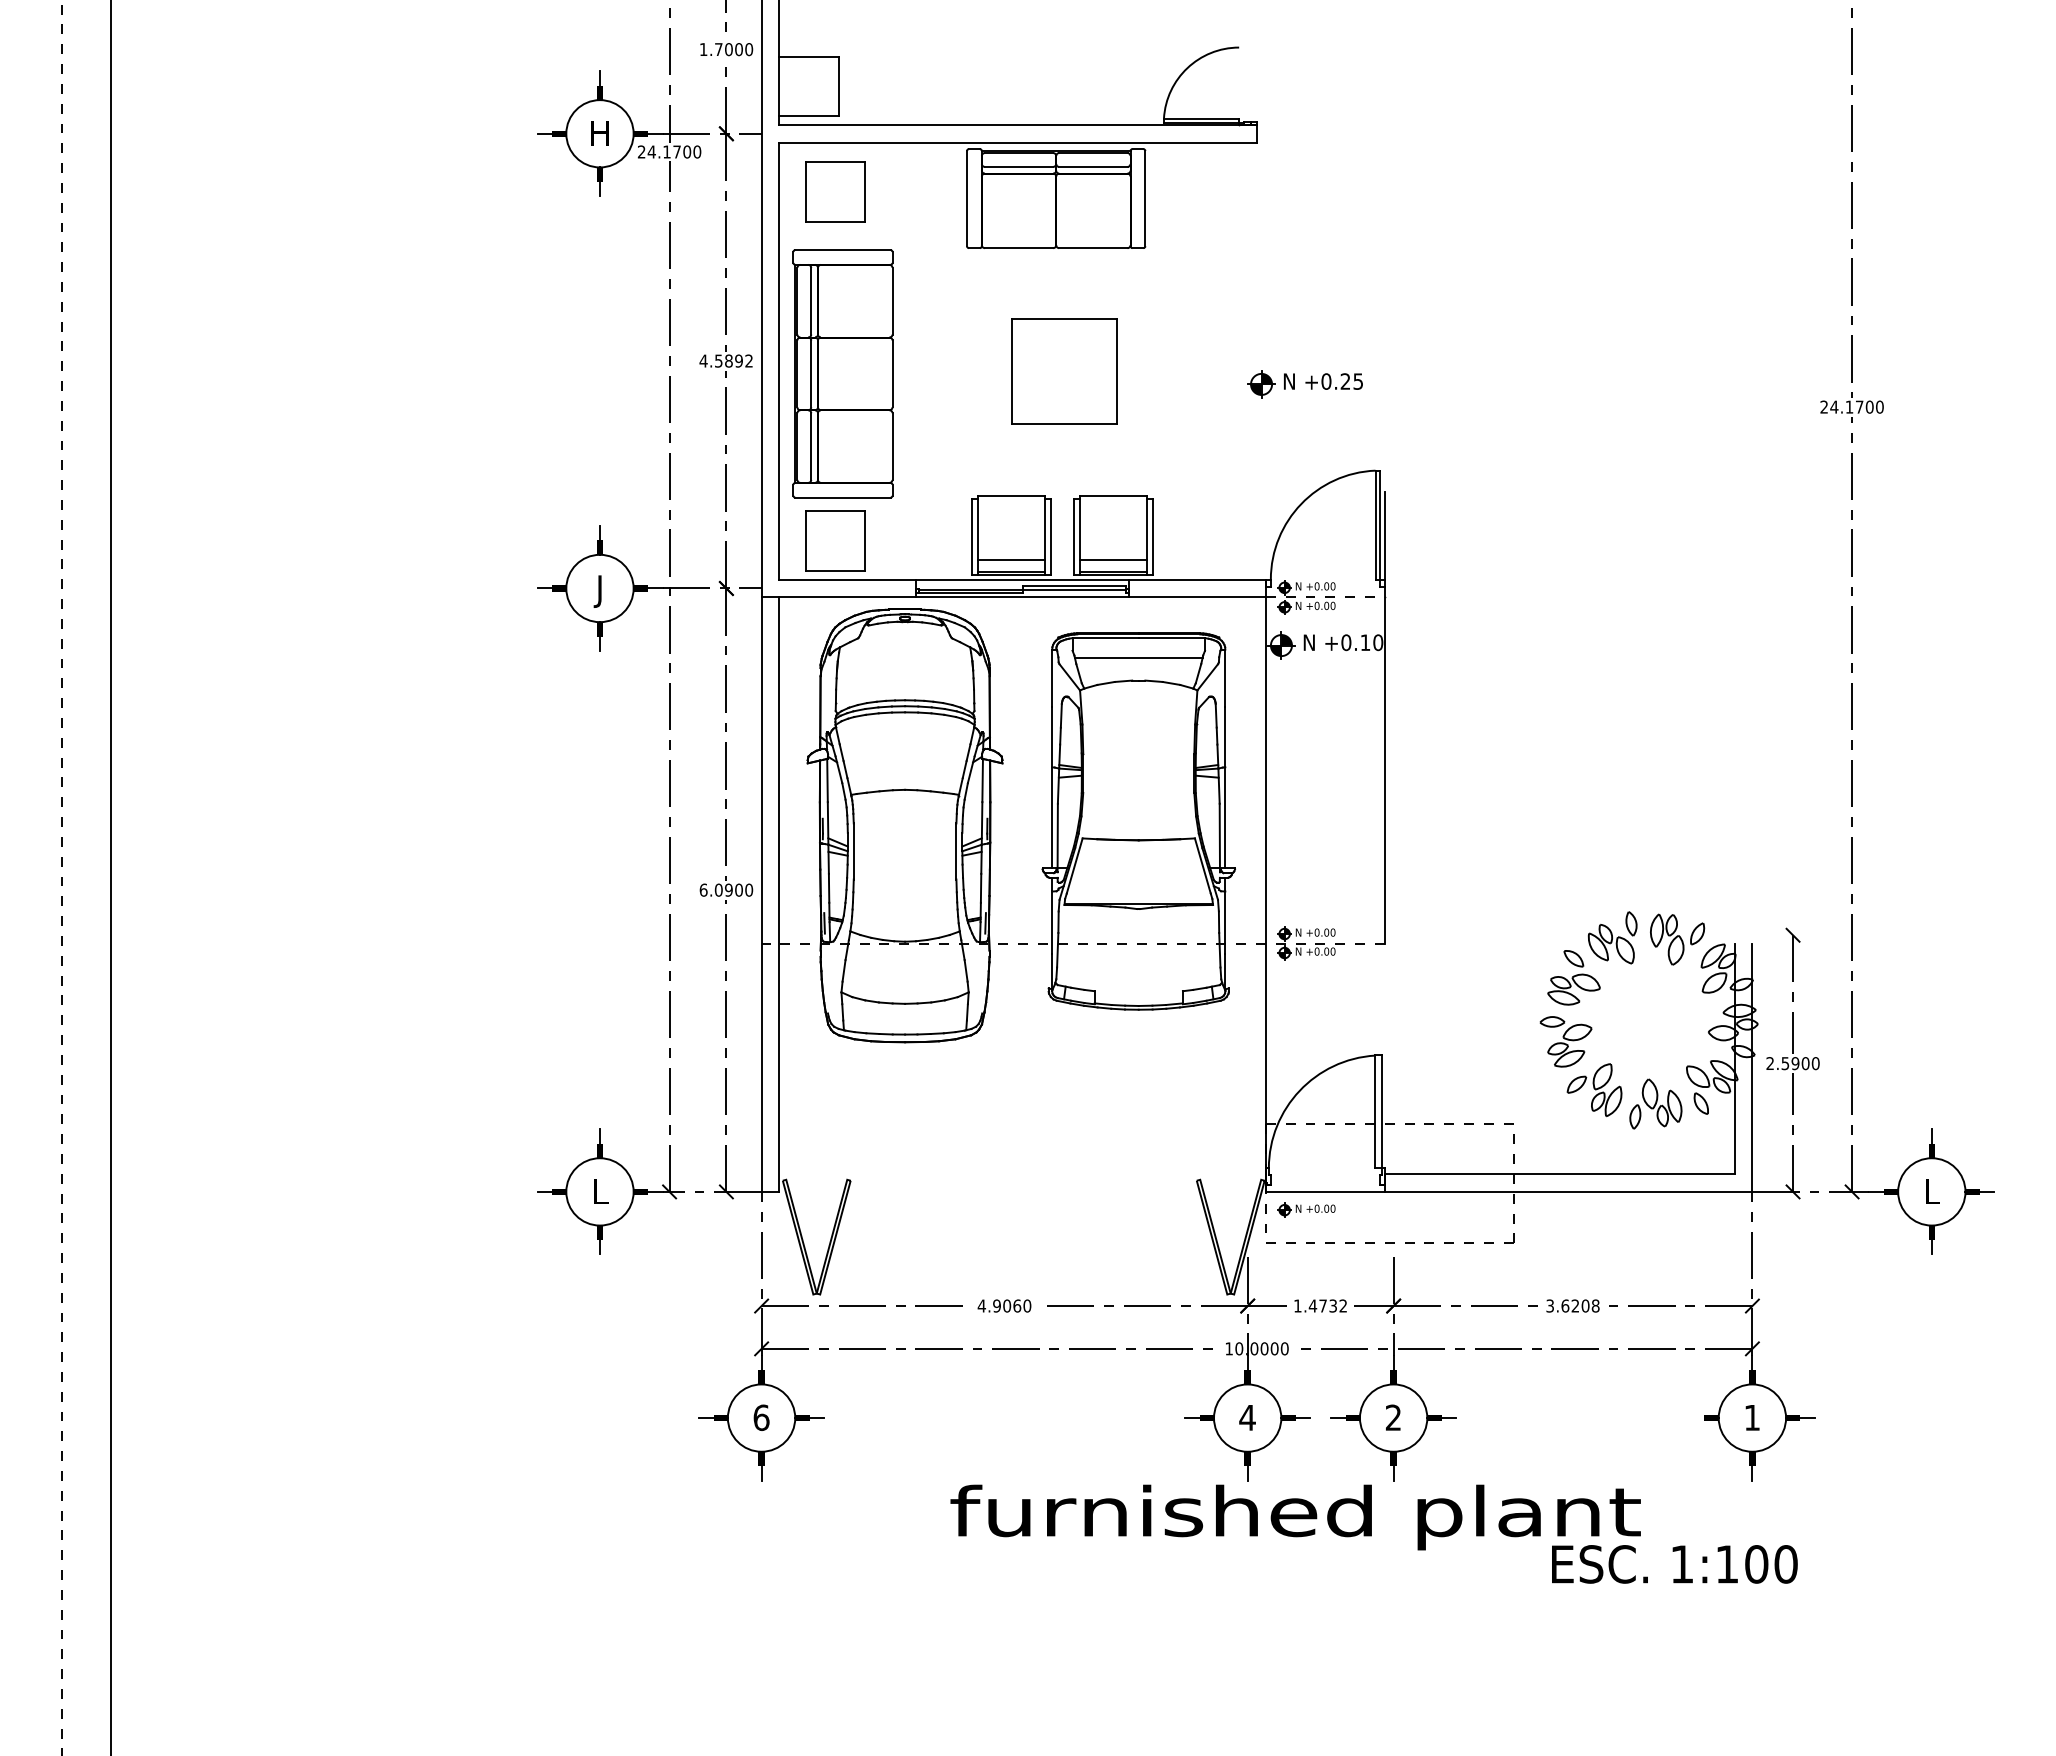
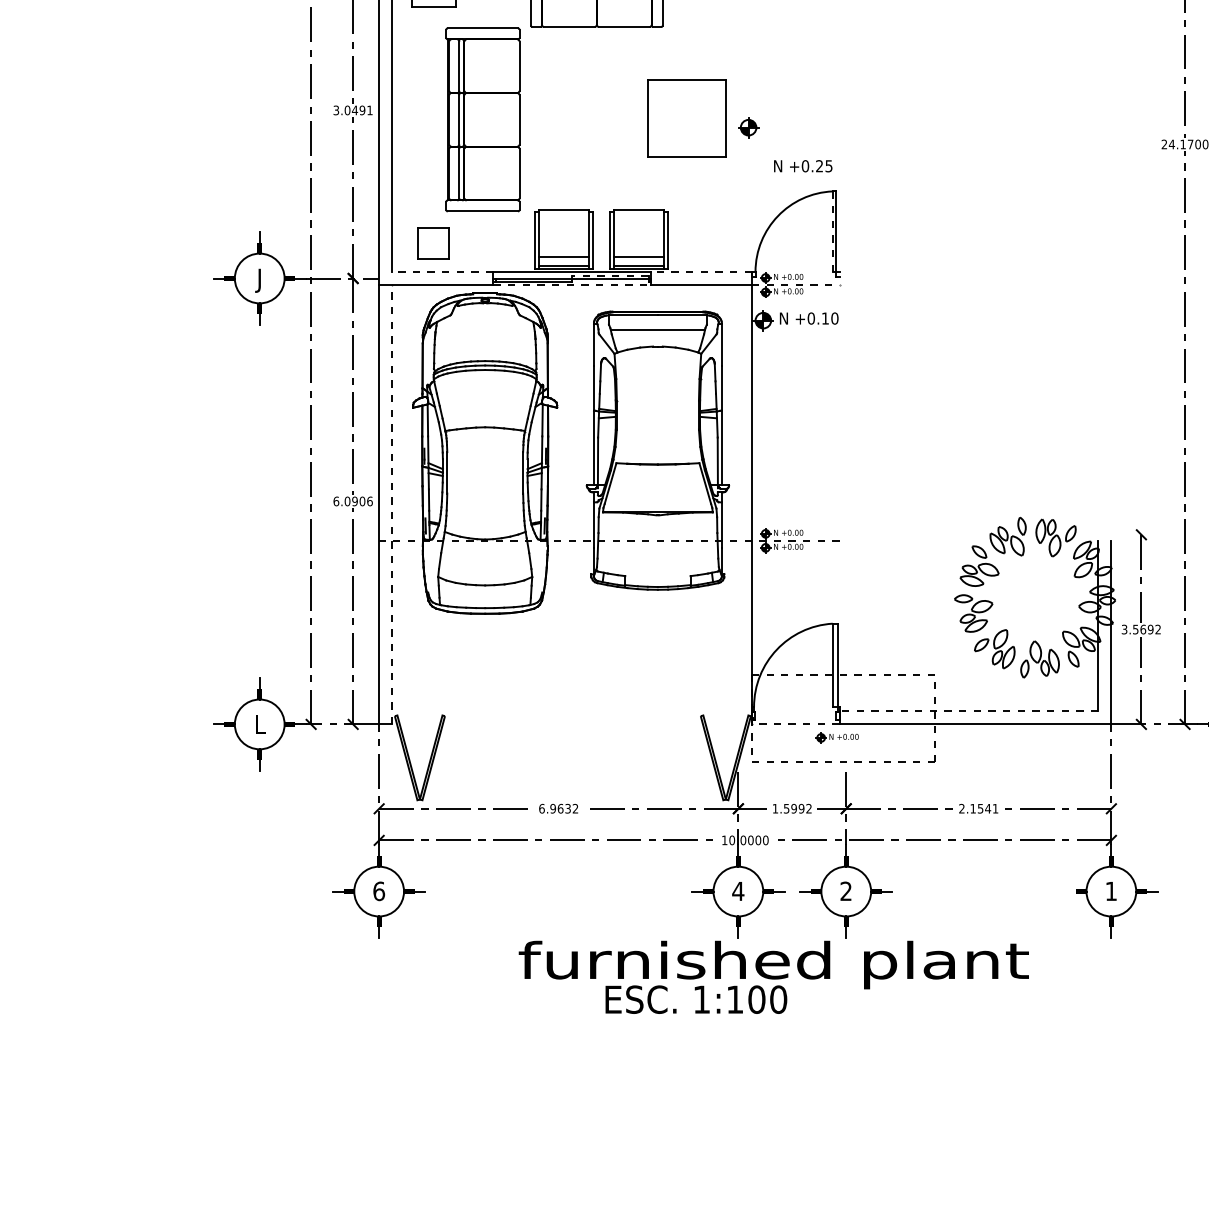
text: (725, 360) -> (352, 110), 4.5892 -> 3.0491
part: (1064, 371) -> (687, 118), moved
part: (842, 373) -> (482, 119), moved
text: (1323, 381) -> (803, 166), moved
line: (1375, 525) -> (832, 231), solid -> dashed
part: (835, 540) -> (433, 243), size x0.7
line: (847, 579) -> (442, 271), solid -> dashed
line: (1197, 579) -> (701, 271), solid -> dashed
line: (1074, 585) -> (610, 276), solid -> dashed
line: (1022, 597) -> (571, 285), solid -> dashed
line: (1384, 717) -> (839, 373), removed
text: (749, 889) -> (370, 500), 6.0900 -> 6.0906
line: (779, 894) -> (392, 504), solid -> dashed
text: (1792, 1063) -> (1141, 629), 2.5900 -> 3.5692
line: (1559, 1174) -> (968, 711), solid -> dashed
line: (1324, 1191) -> (795, 724), solid -> dashed
part: (1306, 1209) -> (837, 737), moved
text: (1004, 1305) -> (558, 808), 4.9060 -> 6.9632
text: (1322, 1305) -> (793, 808), 1.4732 -> 1.5992
text: (1572, 1305) -> (978, 808), 3.6208 -> 2.1541
text: (1674, 1564) -> (696, 999), moved

